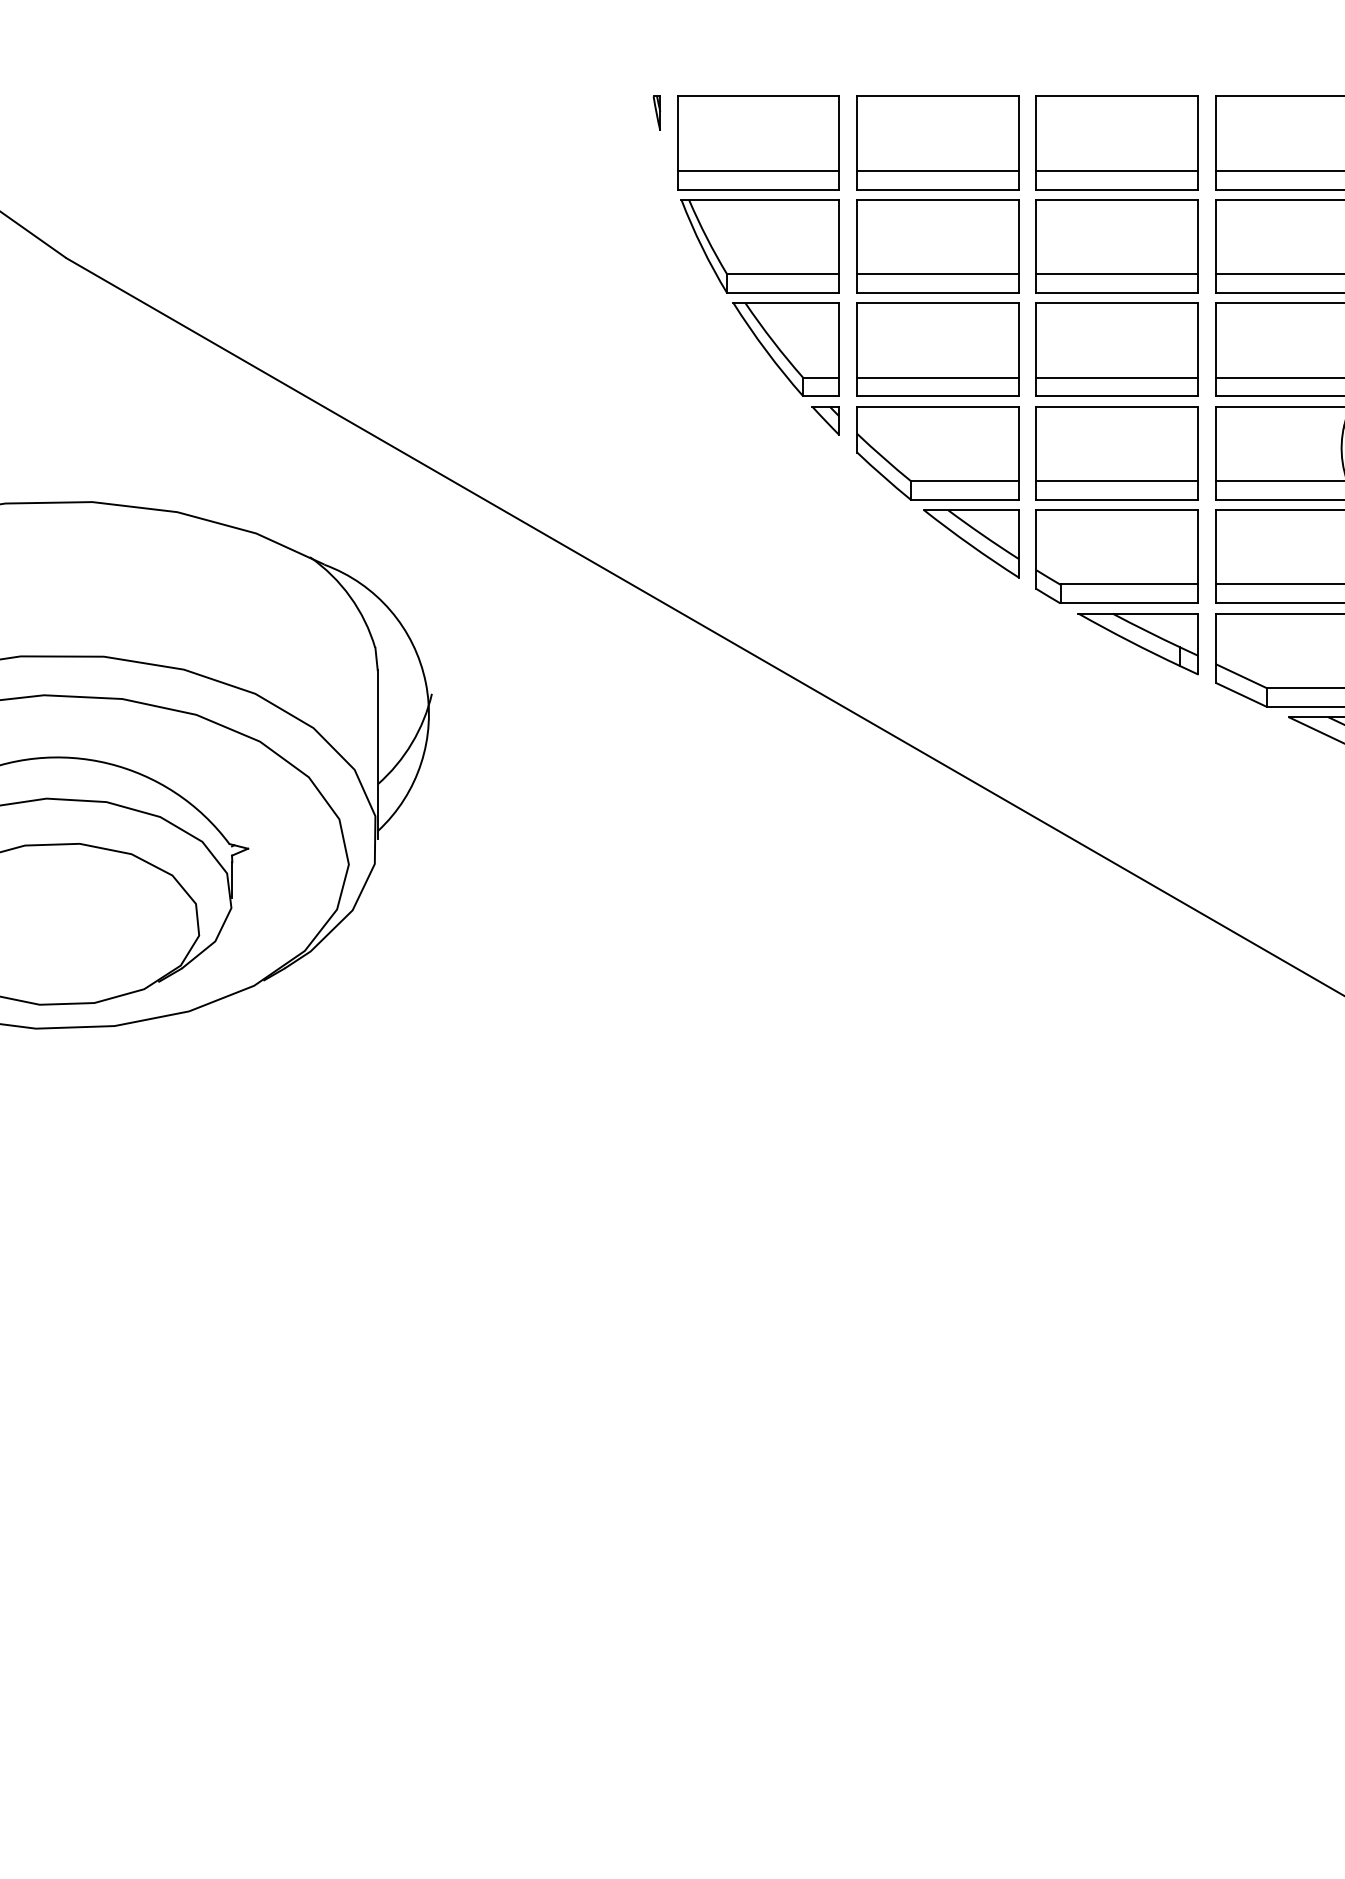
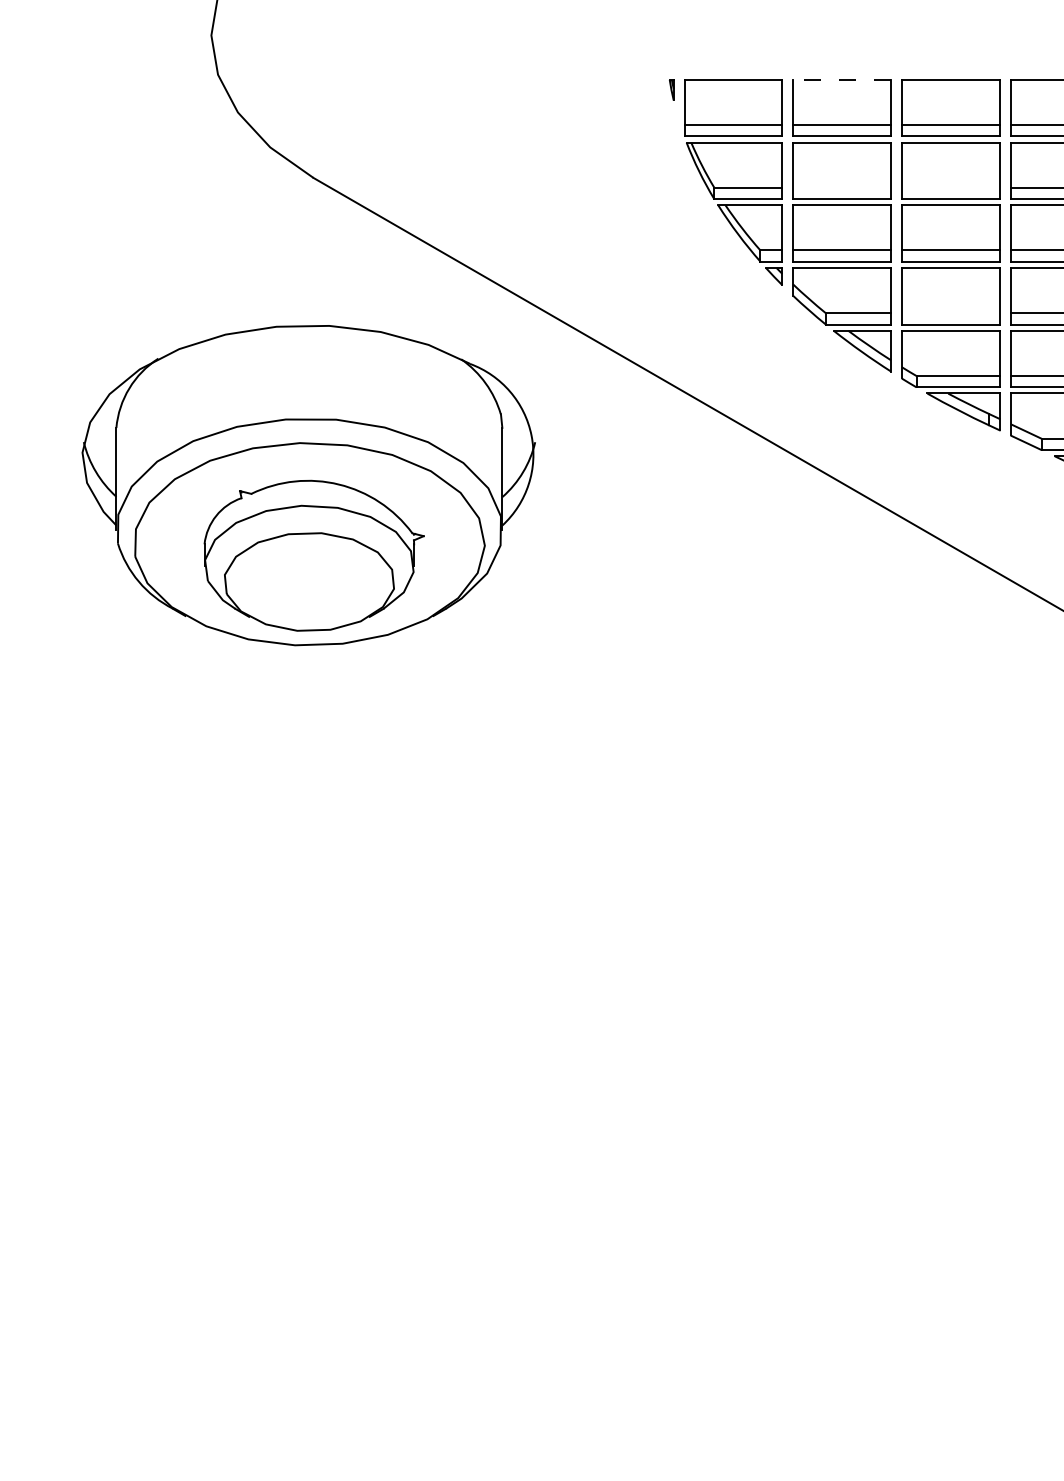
line: (938, 95) -> (842, 79), solid -> dashed
line: (938, 273) -> (842, 187), removed
line: (1116, 273) -> (950, 187), removed
line: (1116, 481) -> (950, 313), removed

